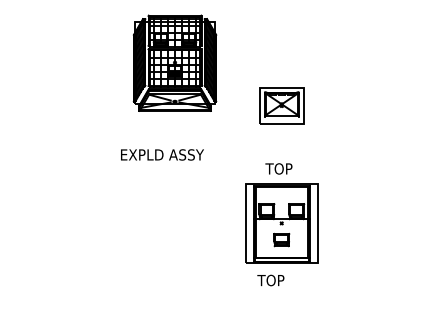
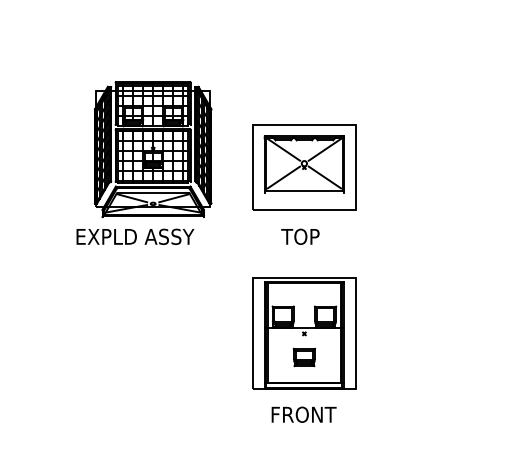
part: (174, 62) -> (152, 148), moved
part: (281, 105) -> (304, 166), size x1.67
text: (278, 168) -> (299, 236), moved
text: (280, 280) -> (302, 414), TOP -> FRONT

